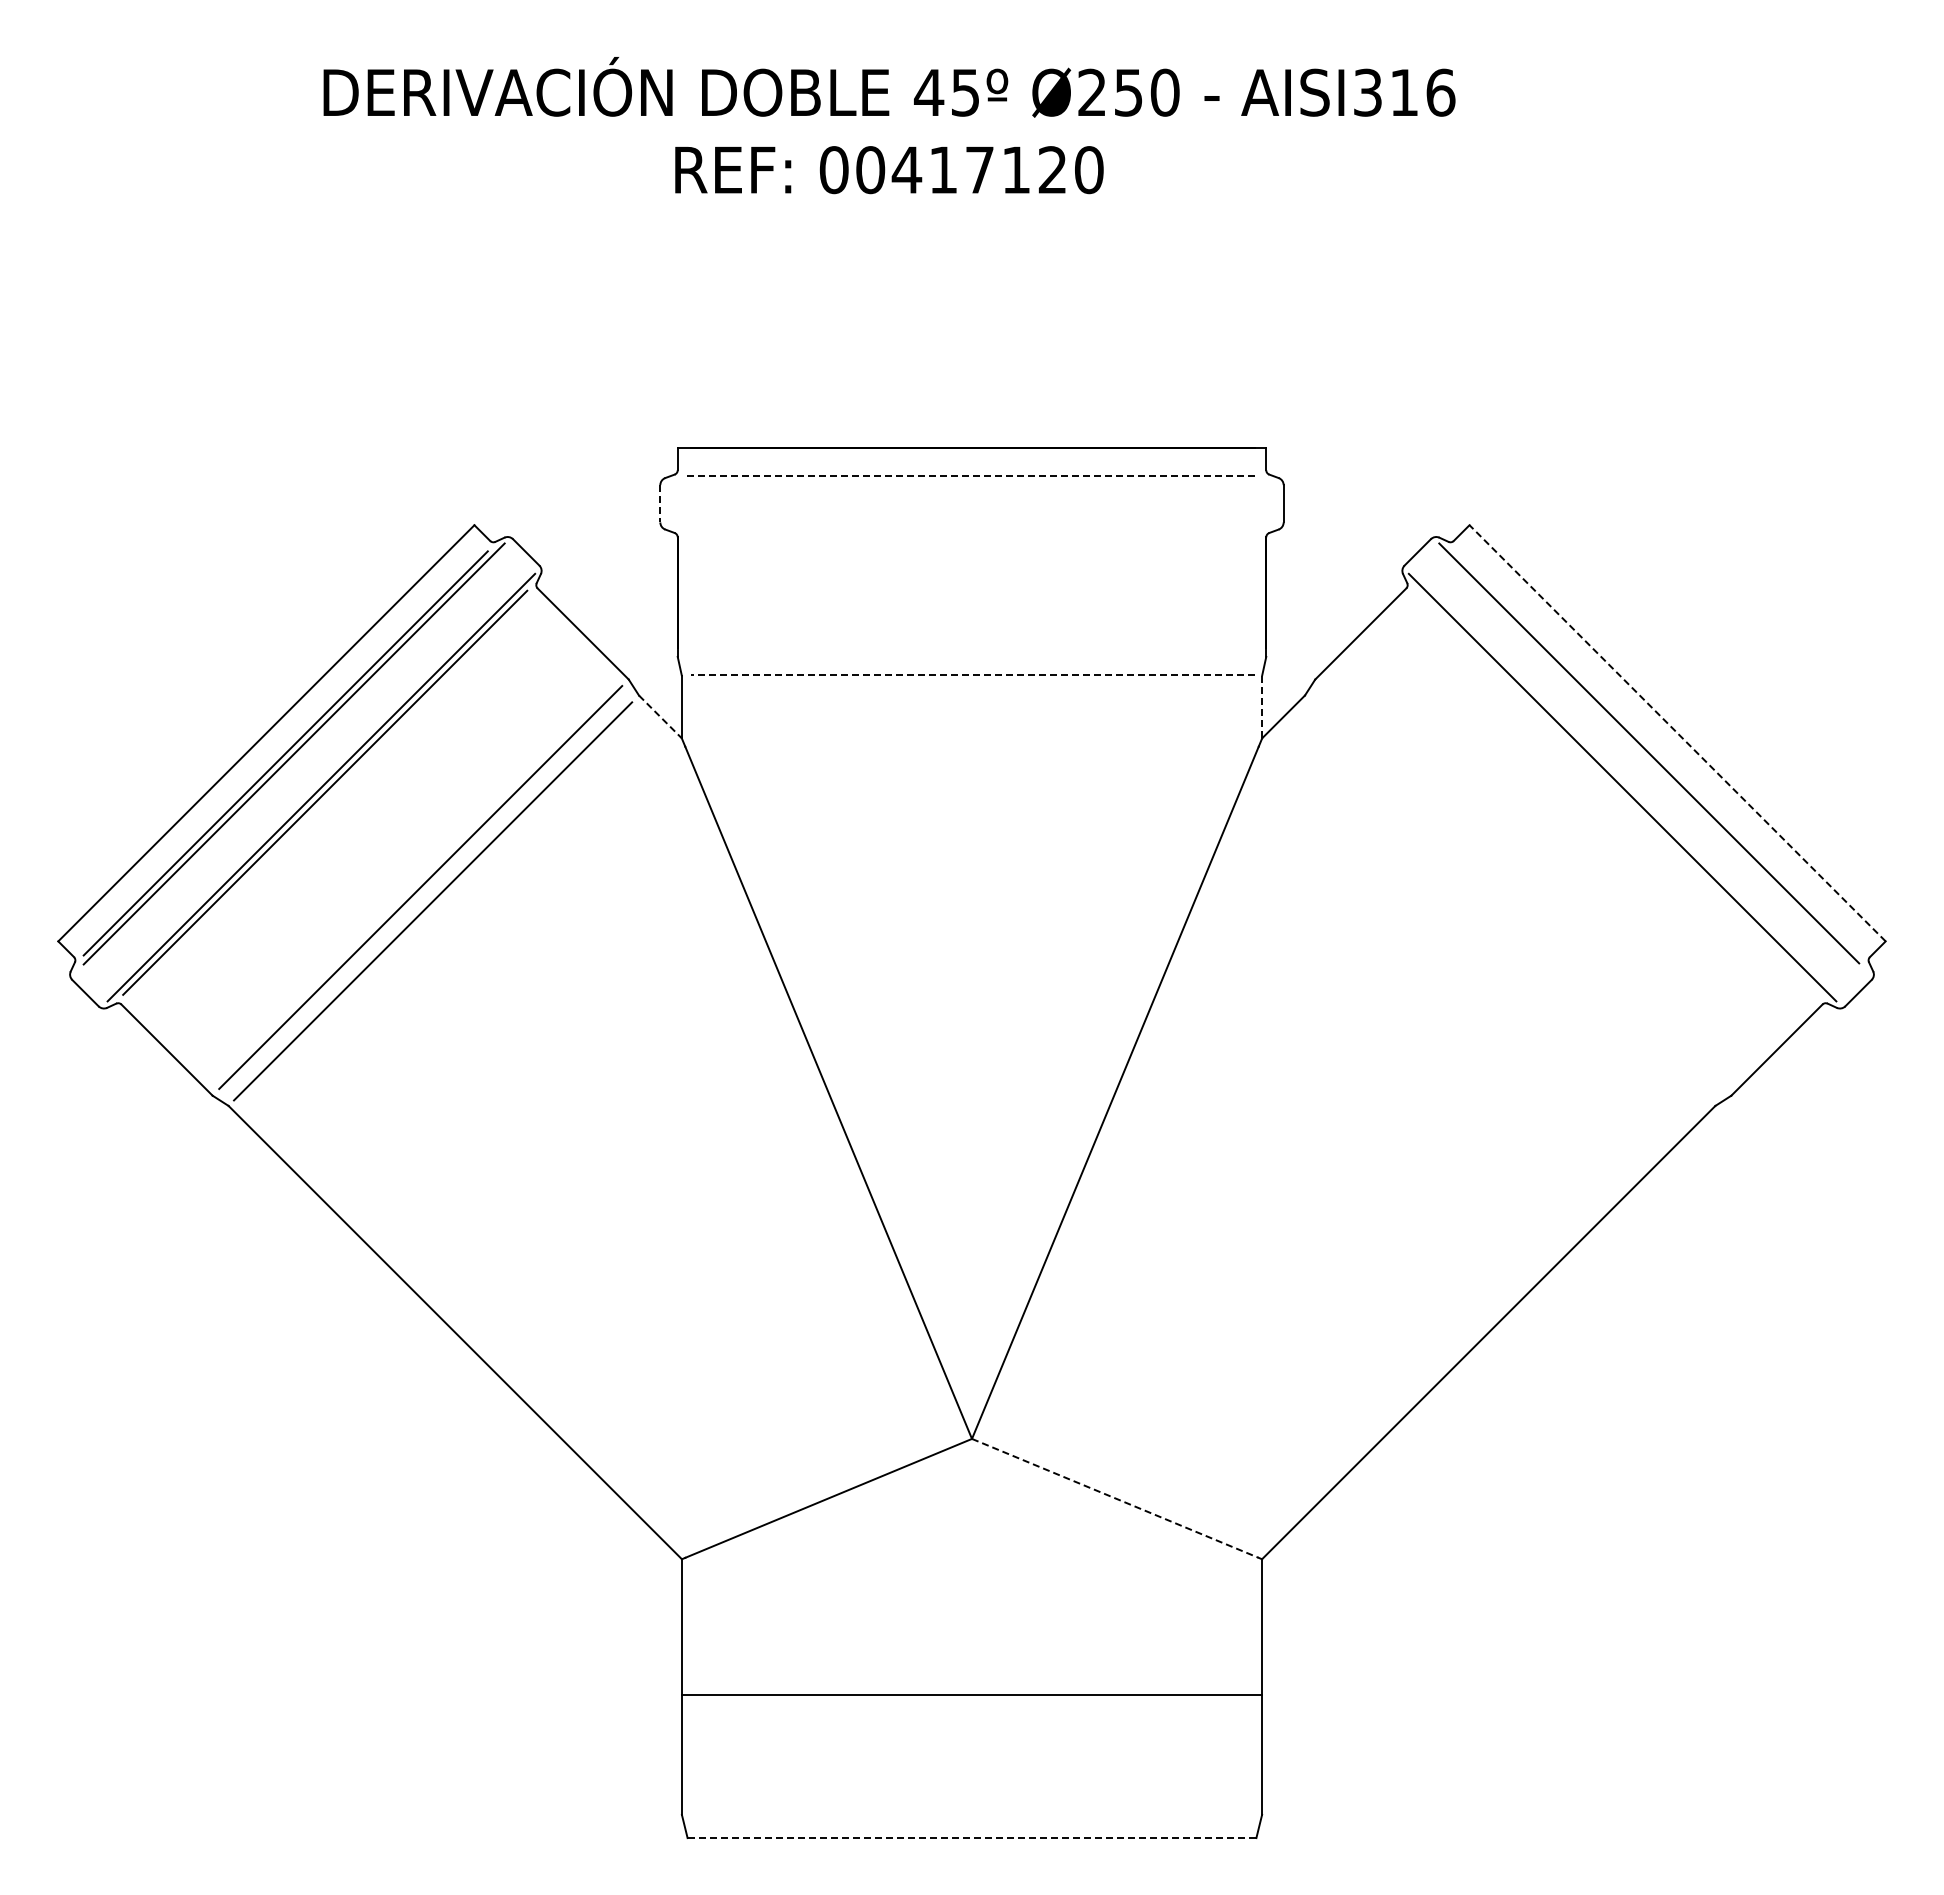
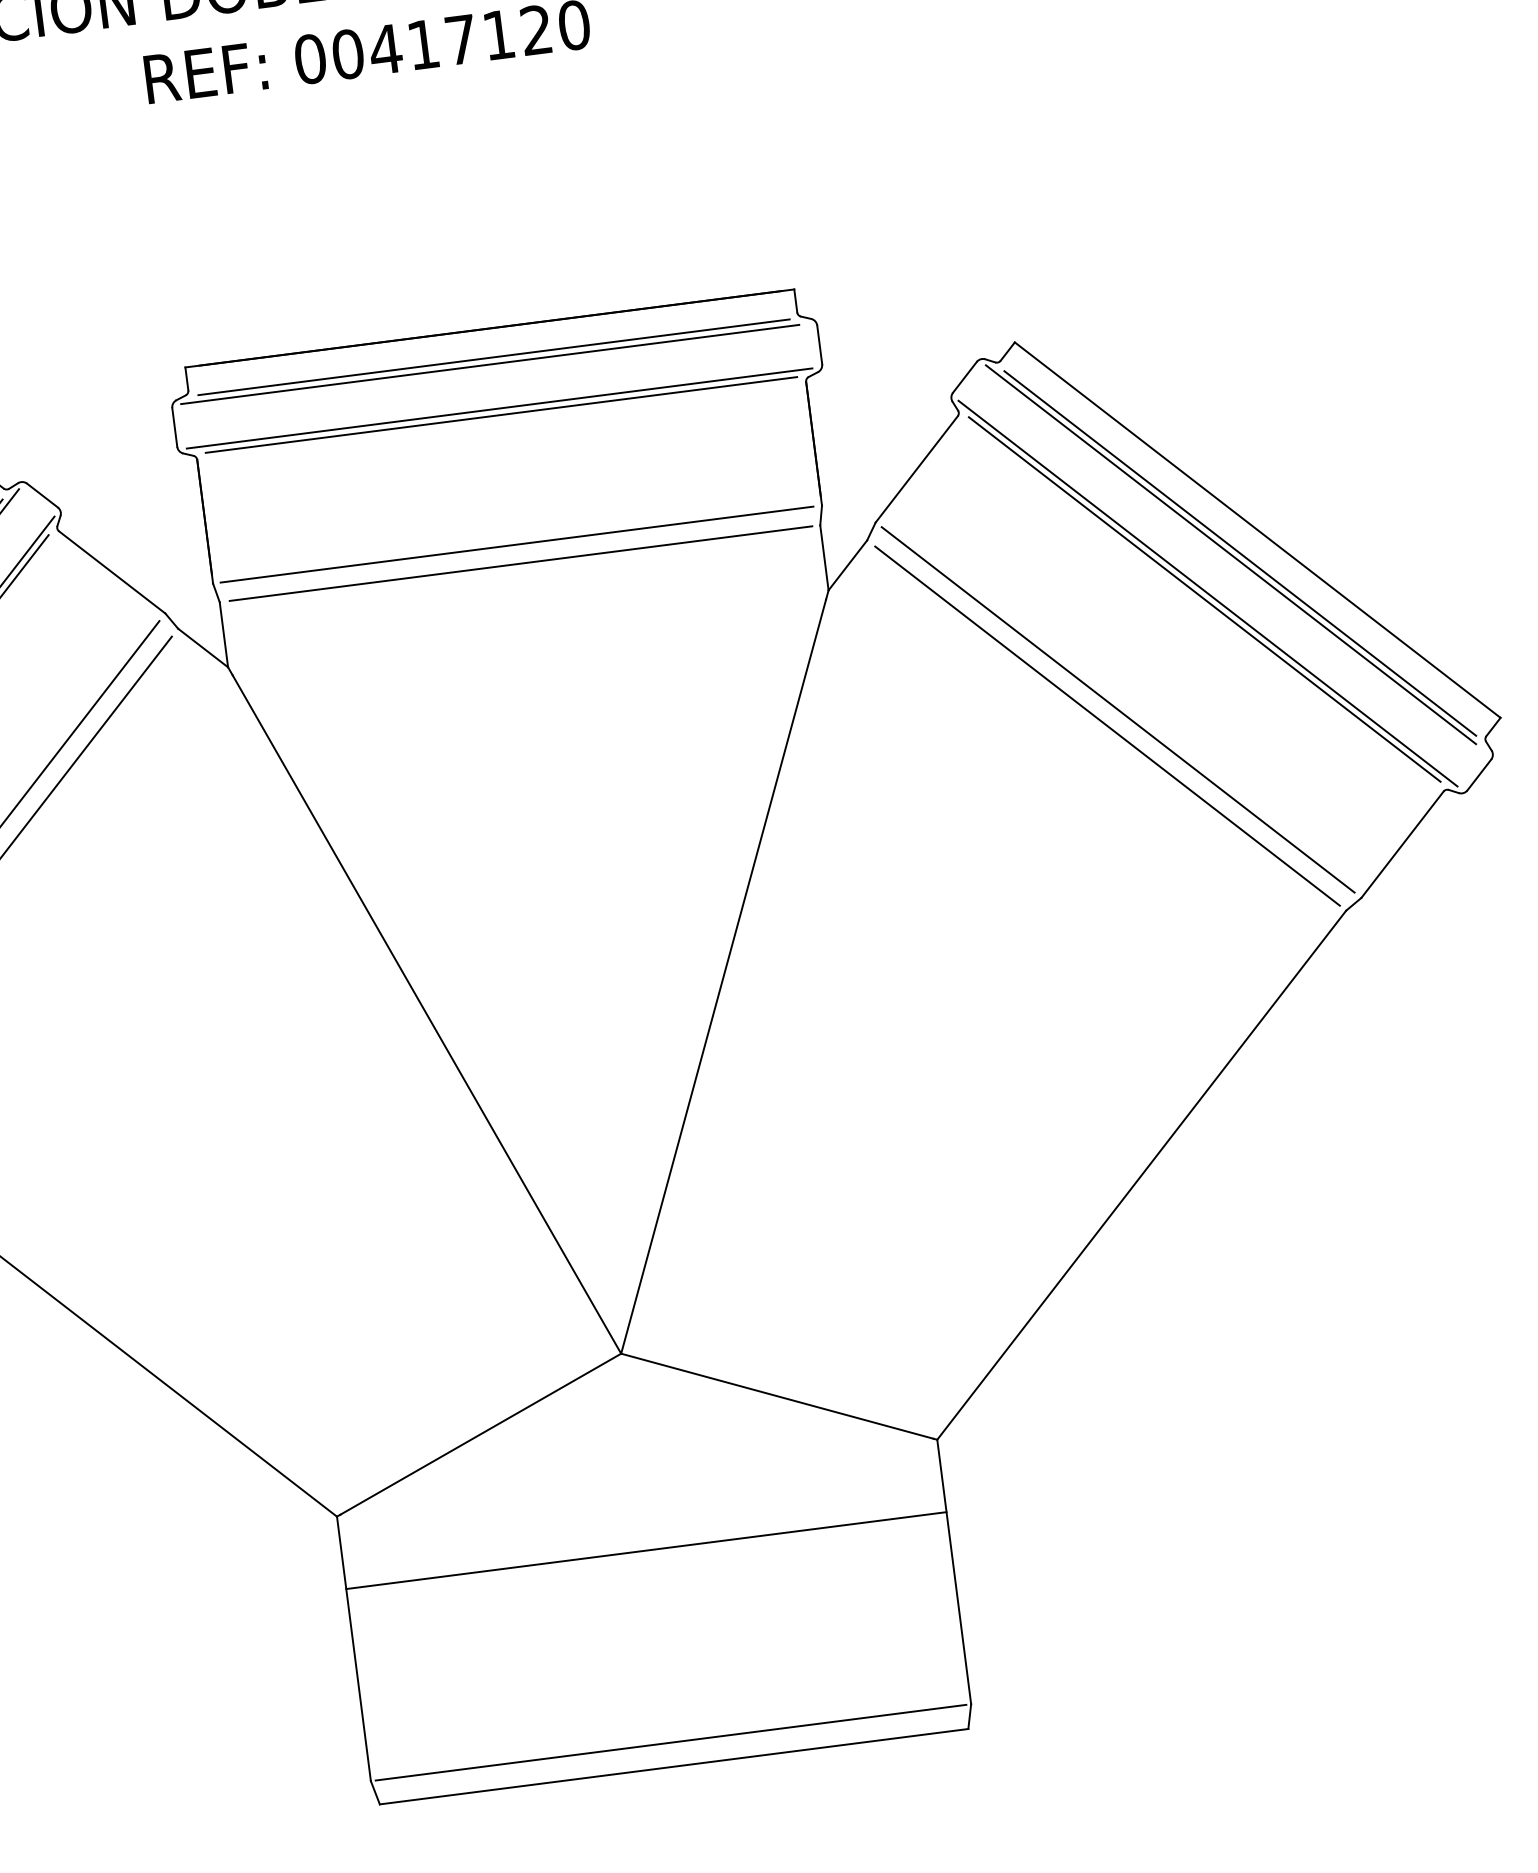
line: (972, 475) -> (494, 356), dashed -> solid
line: (967, 482) -> (489, 364), added
line: (660, 503) -> (174, 427), dashed -> solid
line: (971, 525) -> (499, 408), added
line: (972, 531) -> (501, 414), added
line: (971, 656) -> (516, 544), added
line: (972, 675) -> (520, 563), dashed -> solid
line: (1262, 707) -> (824, 558), dashed -> solid
line: (660, 717) -> (203, 648), dashed -> solid
line: (1677, 732) -> (1257, 529), dashed -> solid
line: (1658, 753) -> (1240, 553), added
line: (1618, 792) -> (1204, 599), added
line: (1522, 886) -> (1117, 709), added
line: (1510, 901) -> (1107, 726), added
line: (1115, 1498) -> (777, 1396), dashed -> solid
line: (971, 1695) -> (645, 1550), moved
line: (971, 1814) -> (670, 1742), added
line: (972, 1838) -> (674, 1767), dashed -> solid

